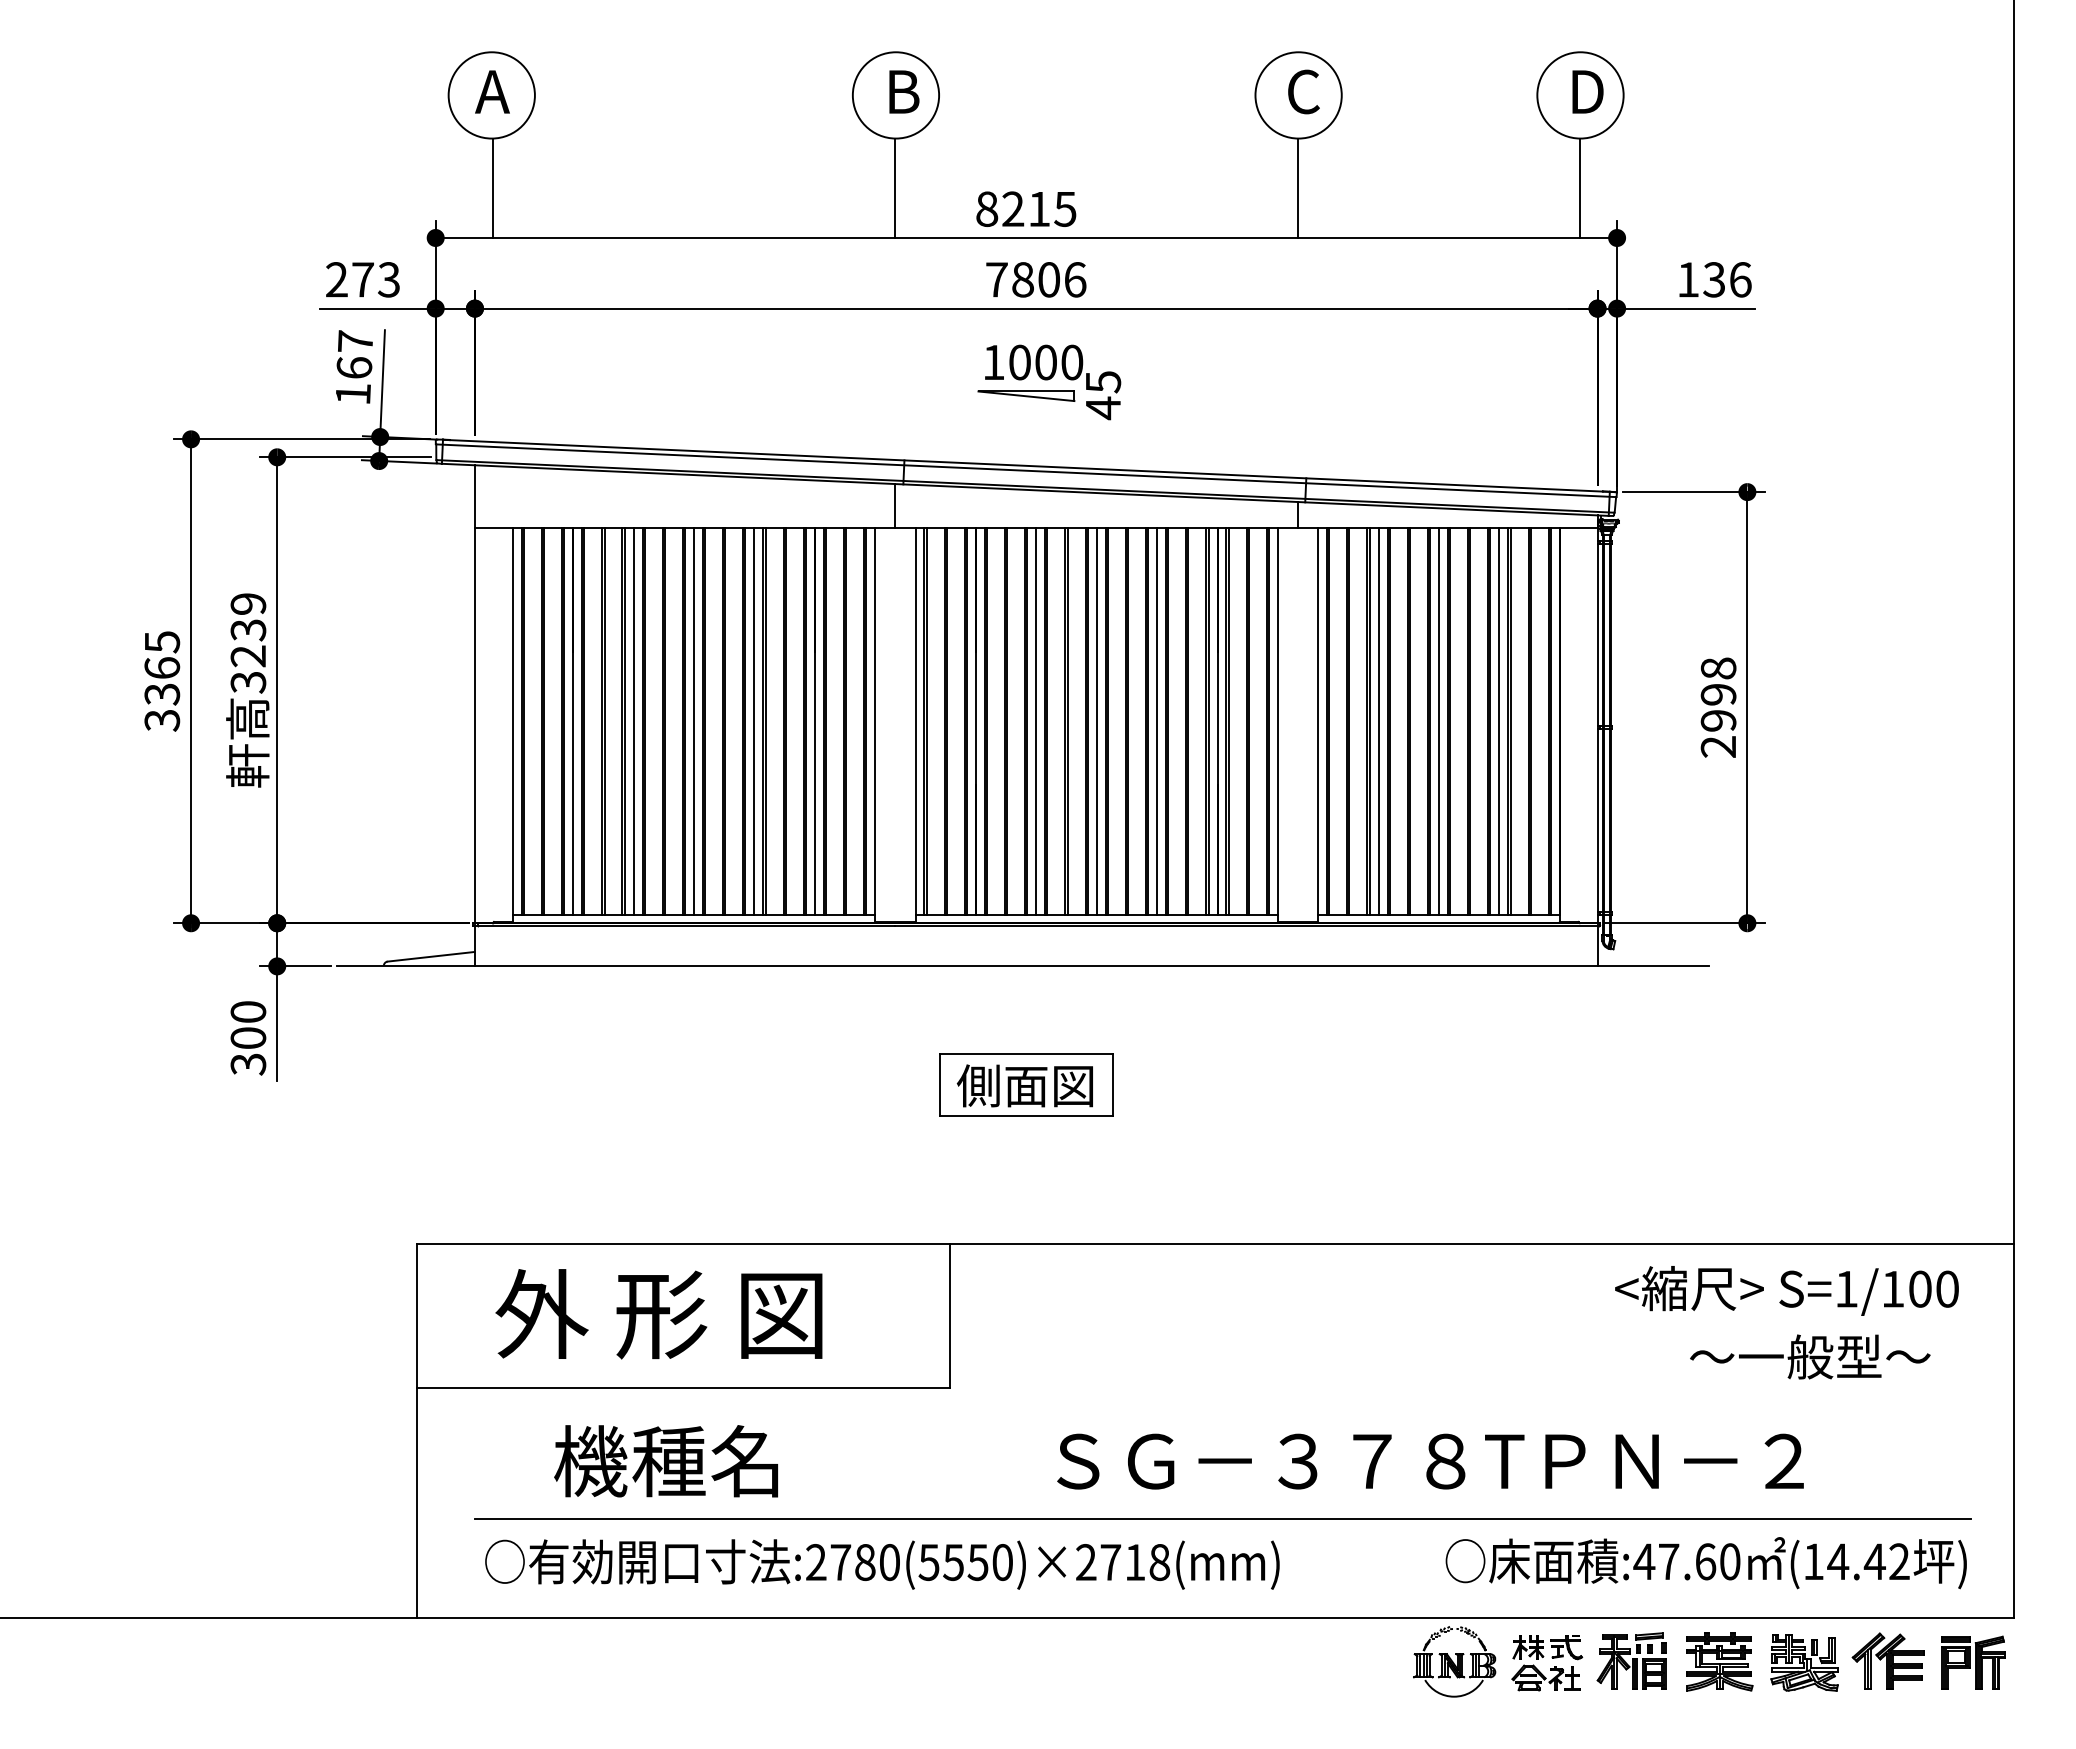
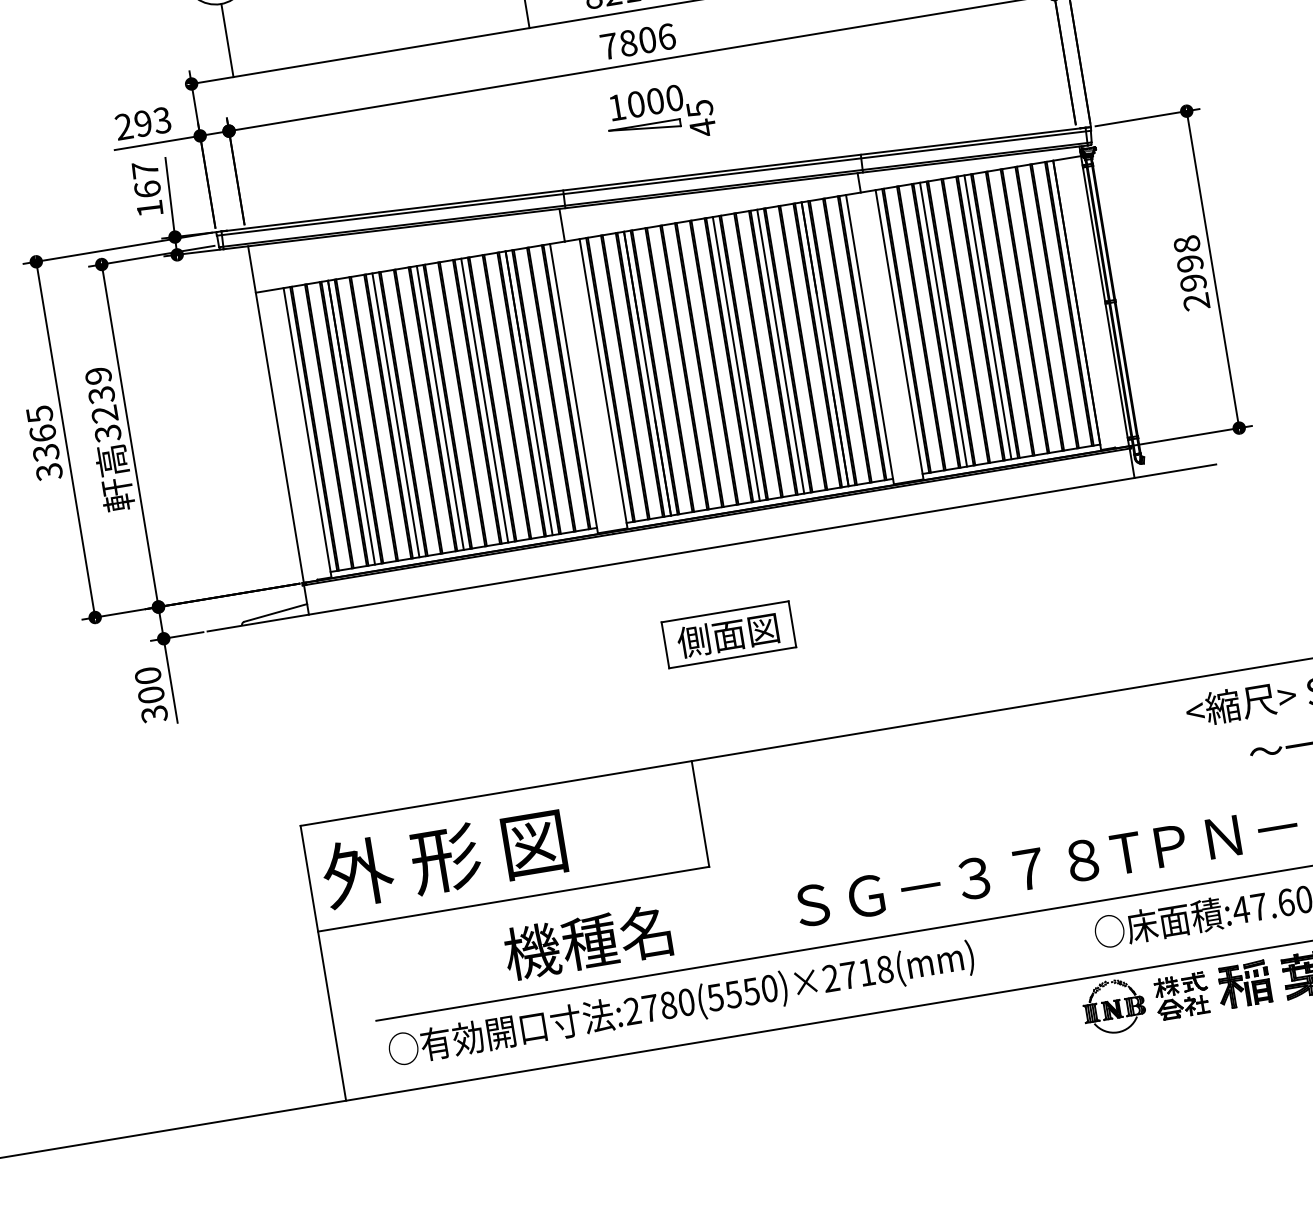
text: (362, 279) -> (142, 123), 273 -> 293
line: (1036, 721) -> (692, 366), removed
line: (1499, 721) -> (1032, 309), removed
text: (658, 1314) -> (443, 859), moved
text: (665, 1461) -> (587, 942), moved

